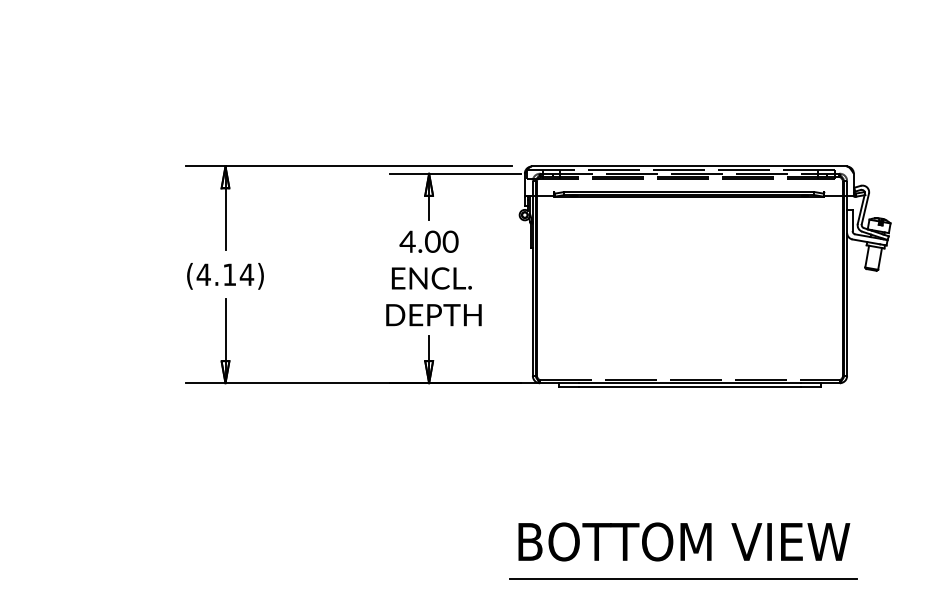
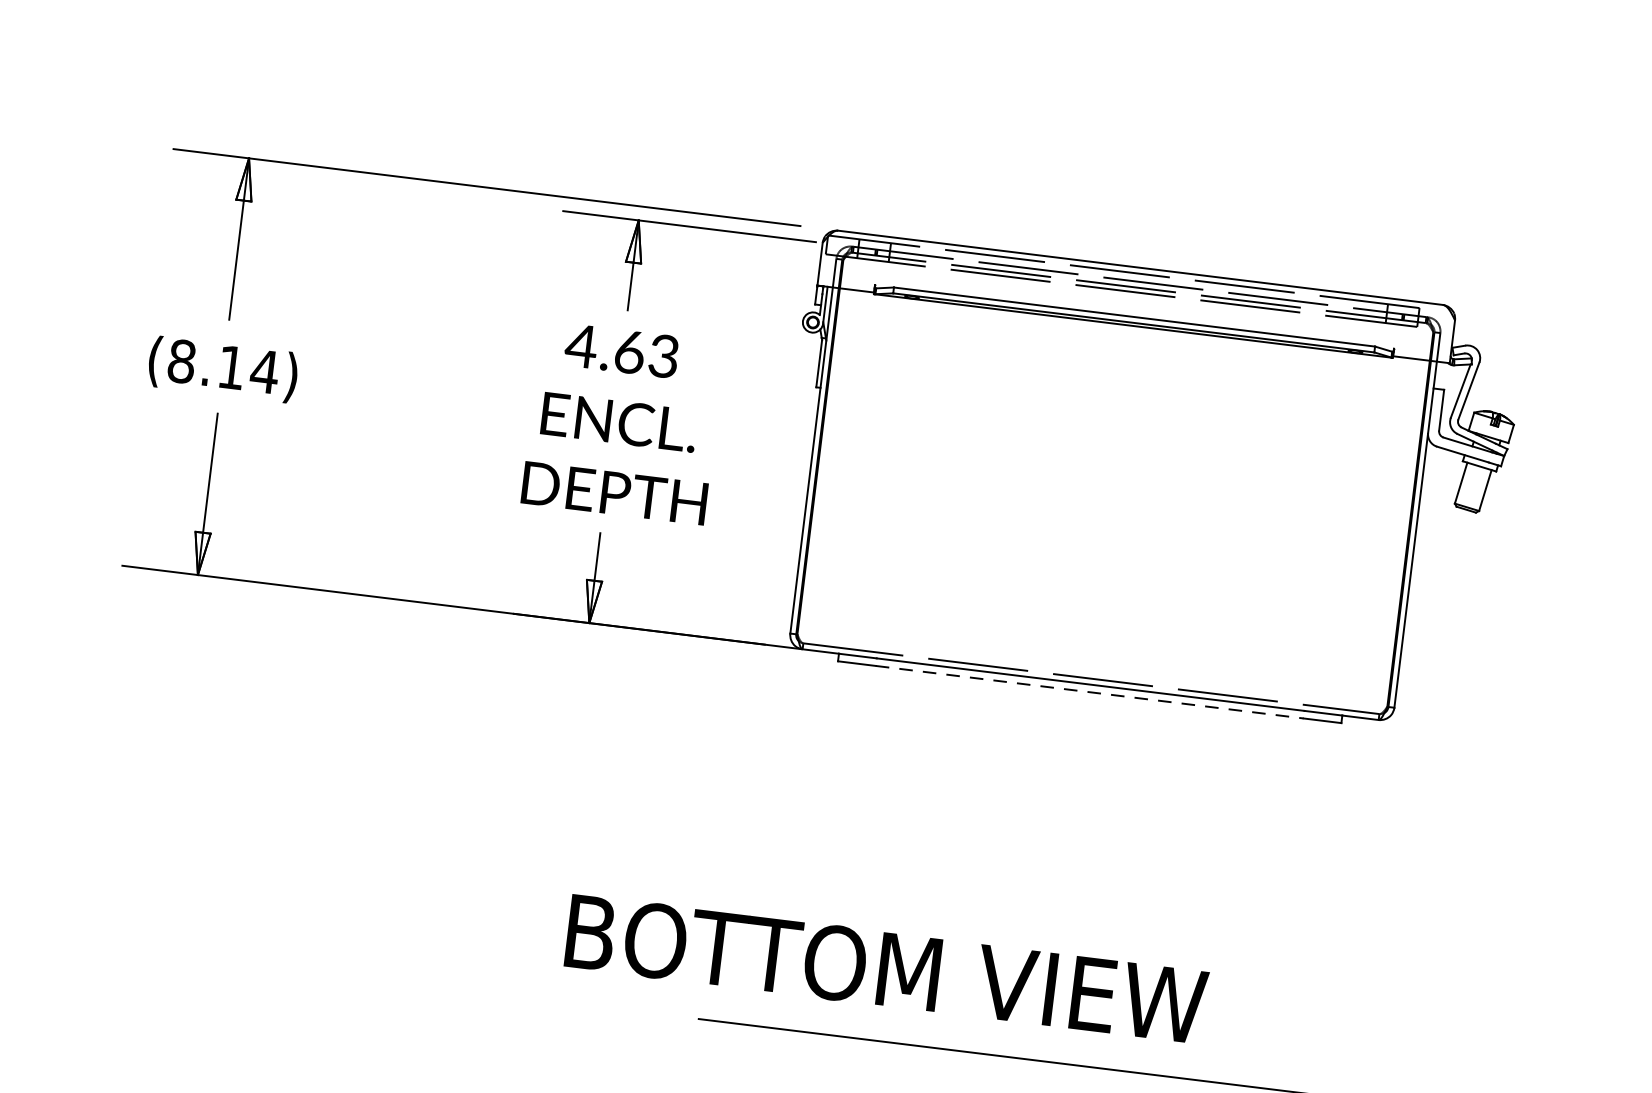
text: (441, 241) -> (646, 353), 4.00 -> 4.63
text: (203, 274) -> (181, 360), (4.14) -> (8.14)
line: (690, 387) -> (1090, 692), solid -> dashed
text: (684, 541) -> (887, 968), moved

